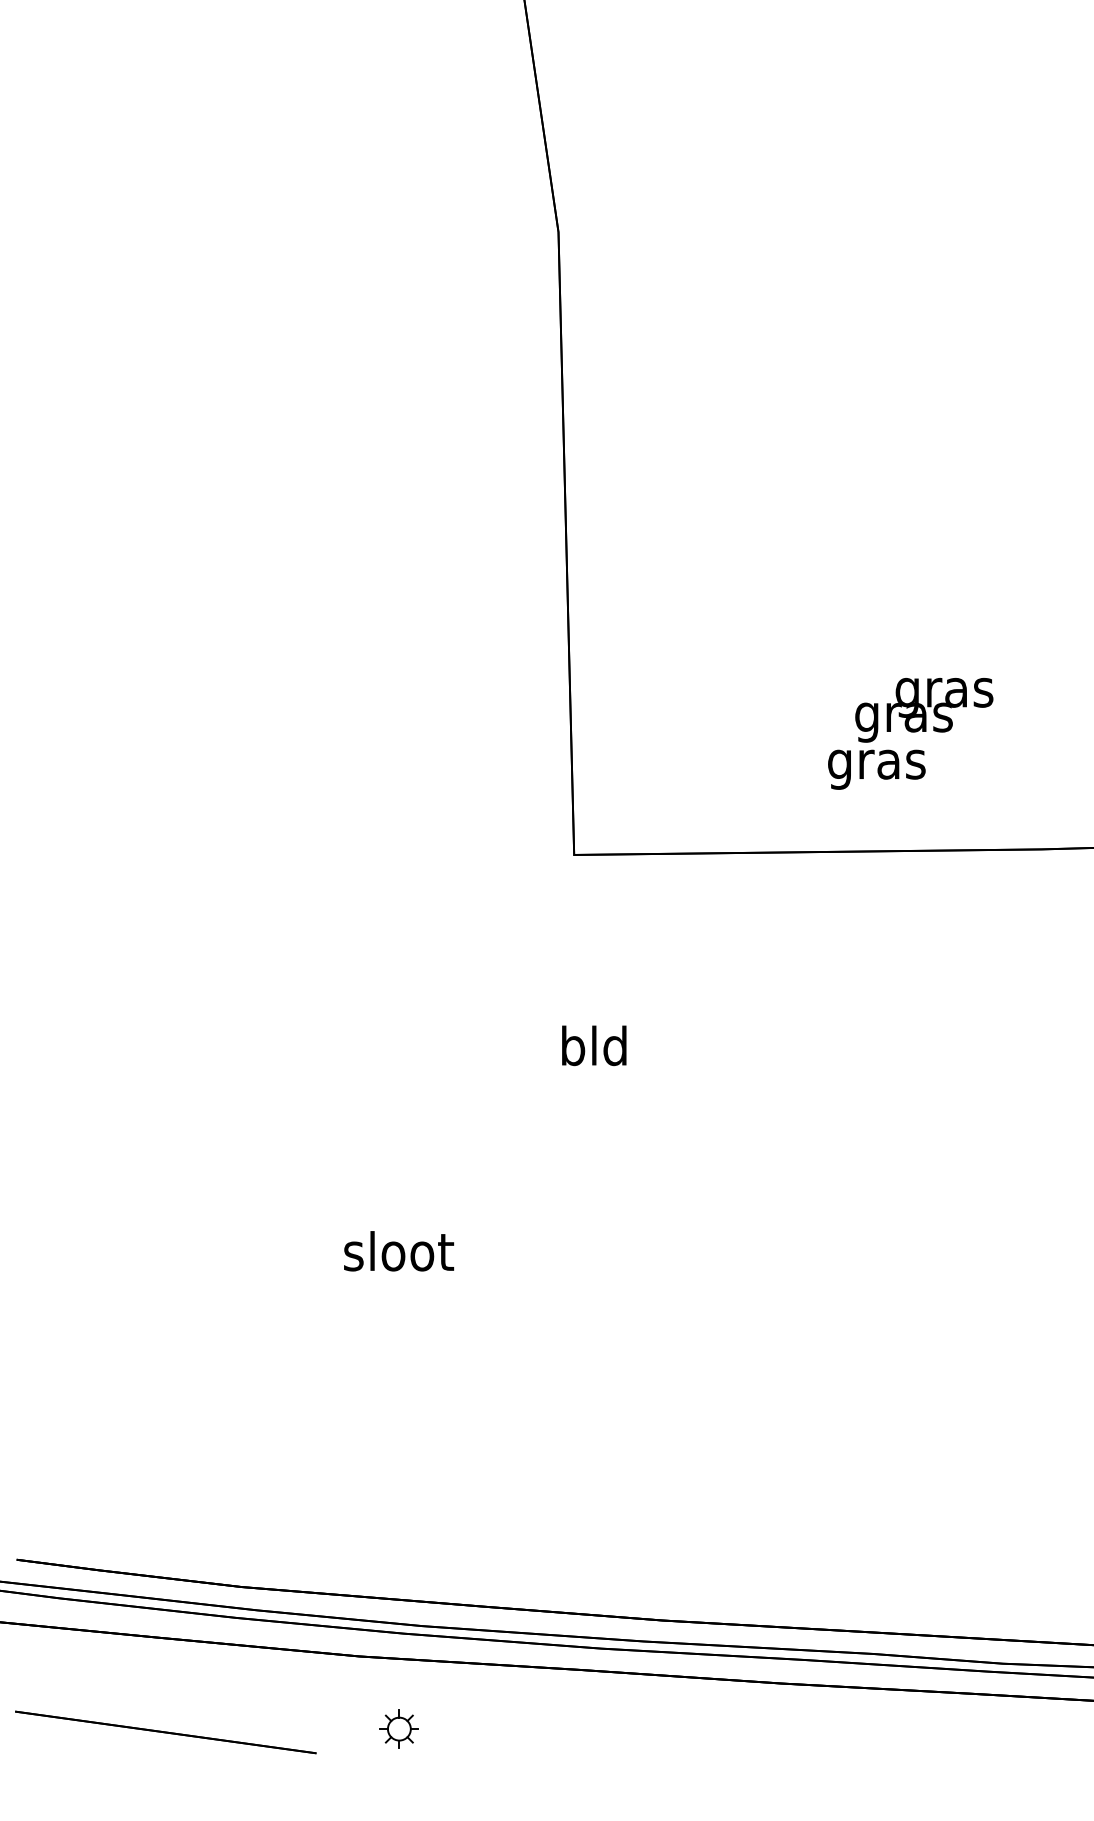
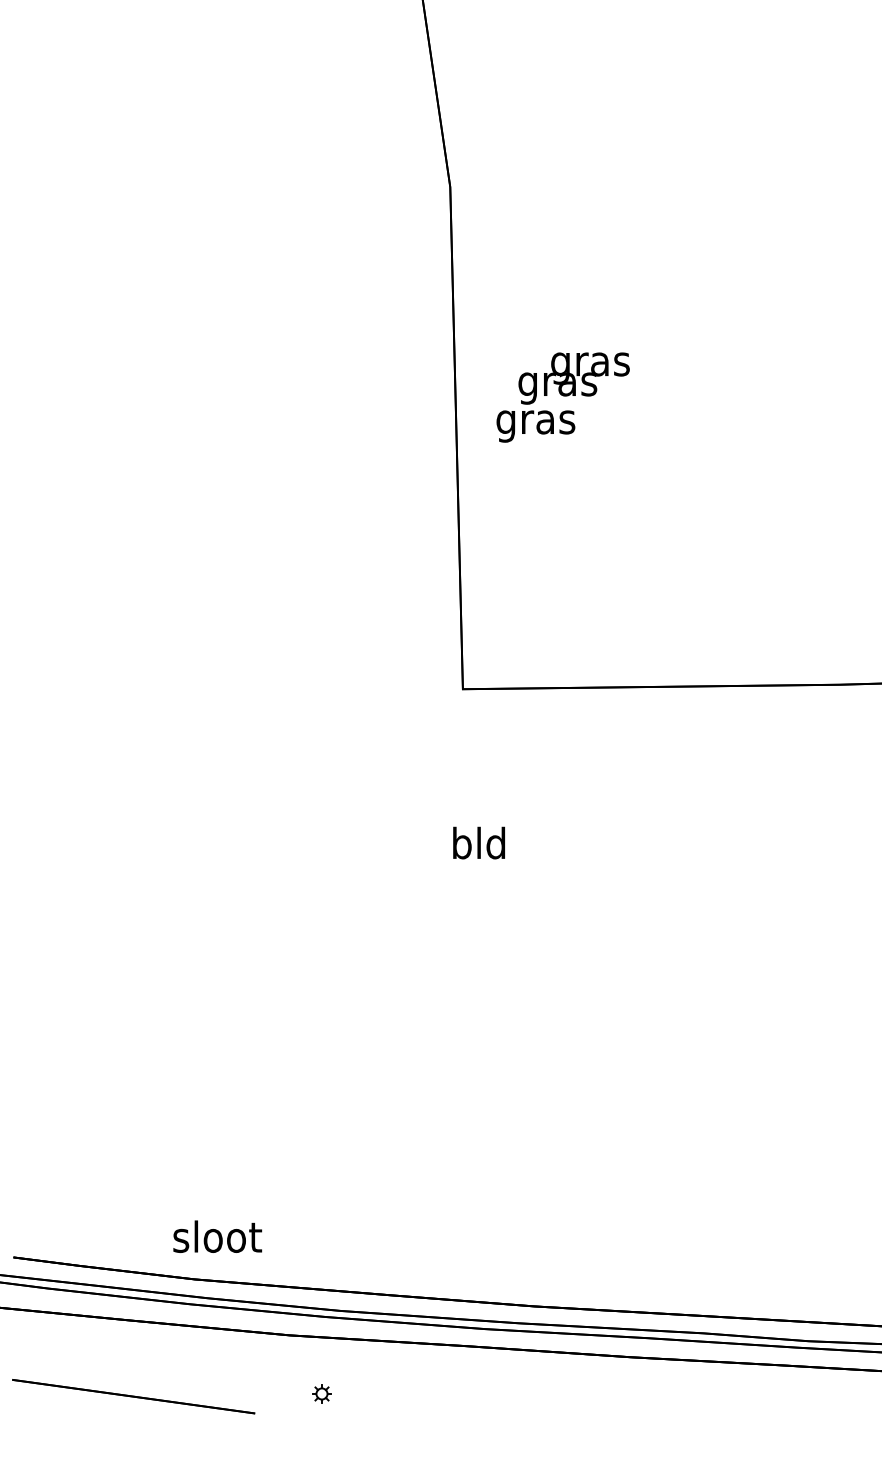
text: (909, 733) -> (562, 397), moved
text: (398, 1250) -> (217, 1236), moved
part: (398, 1728) -> (321, 1393), size x0.6

